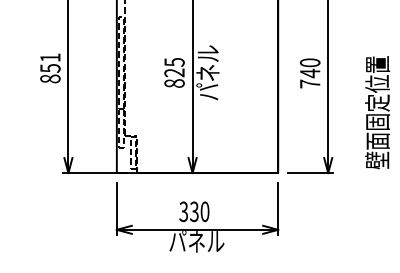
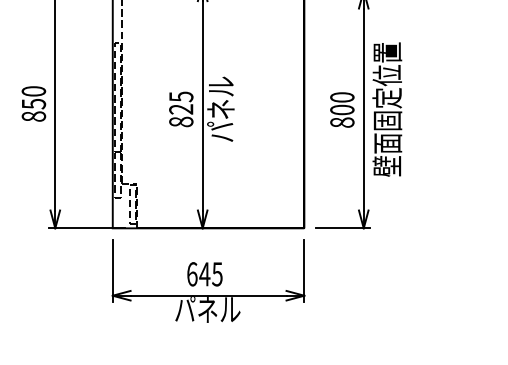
text: (50, 57) -> (33, 91), 851 -> 850
text: (310, 78) -> (342, 115), 740 -> 800
text: (377, 112) -> (387, 109), moved
text: (194, 211) -> (204, 274), 330 -> 645

